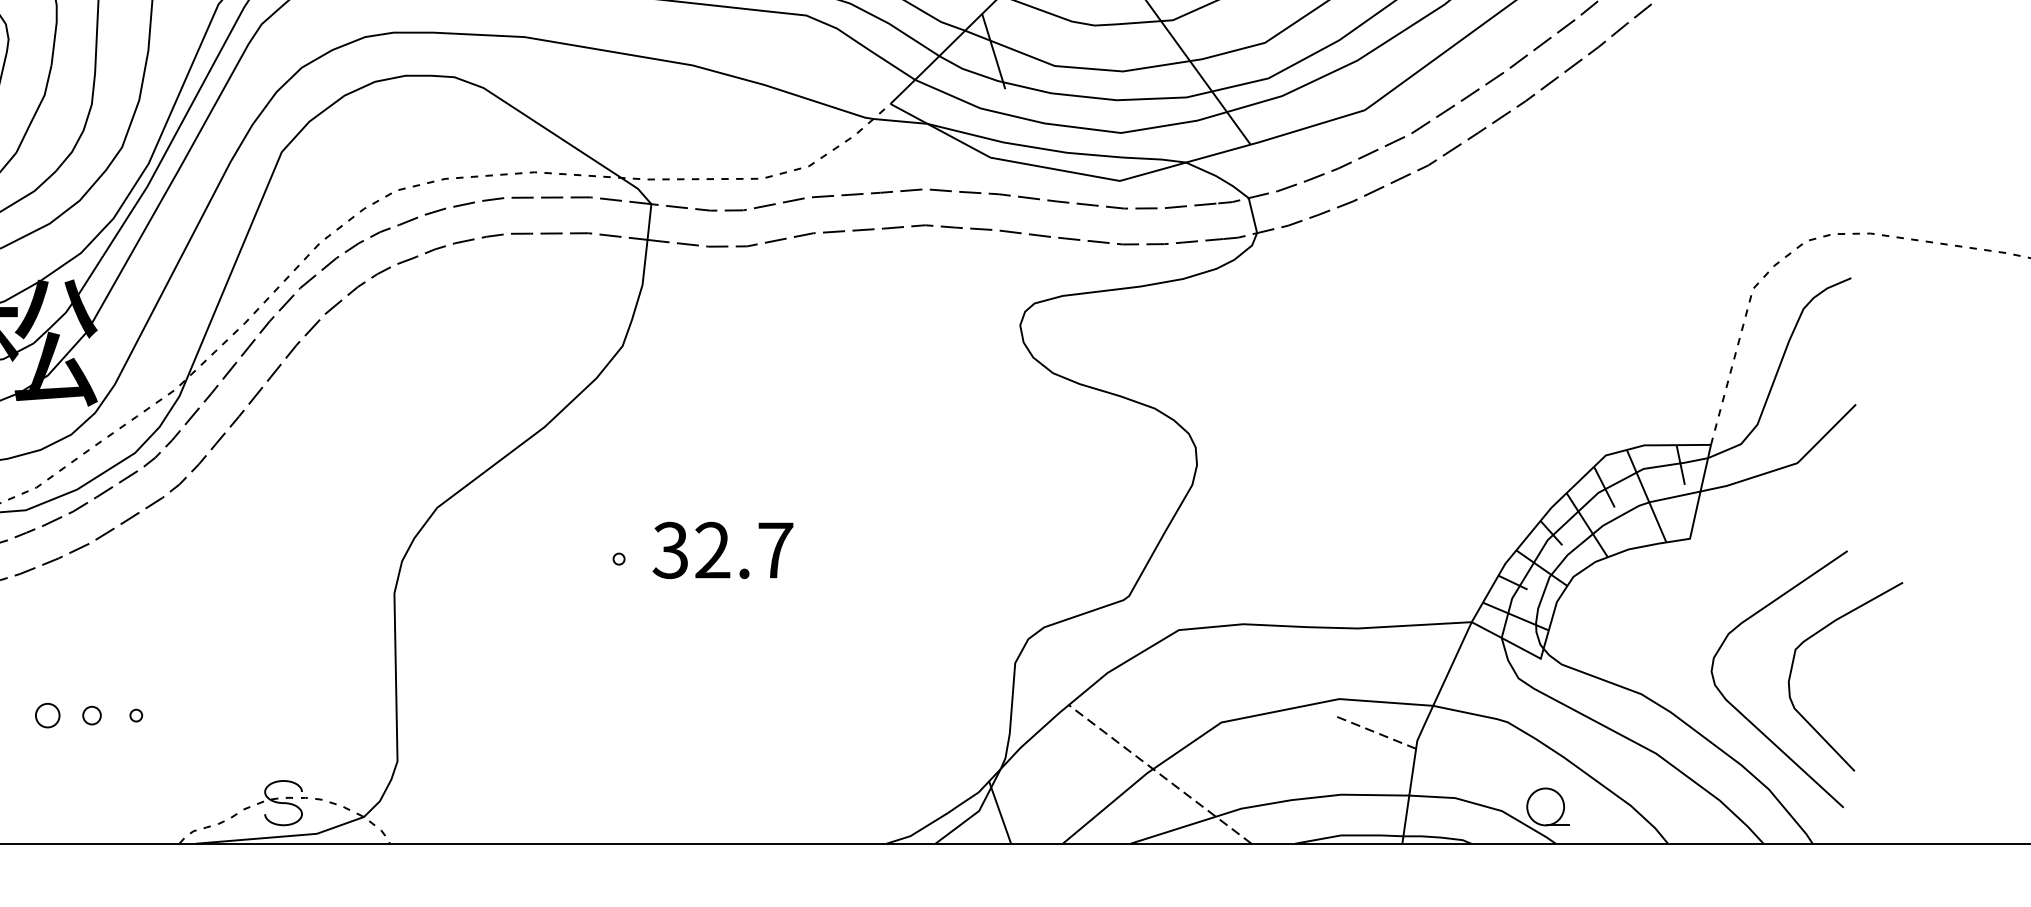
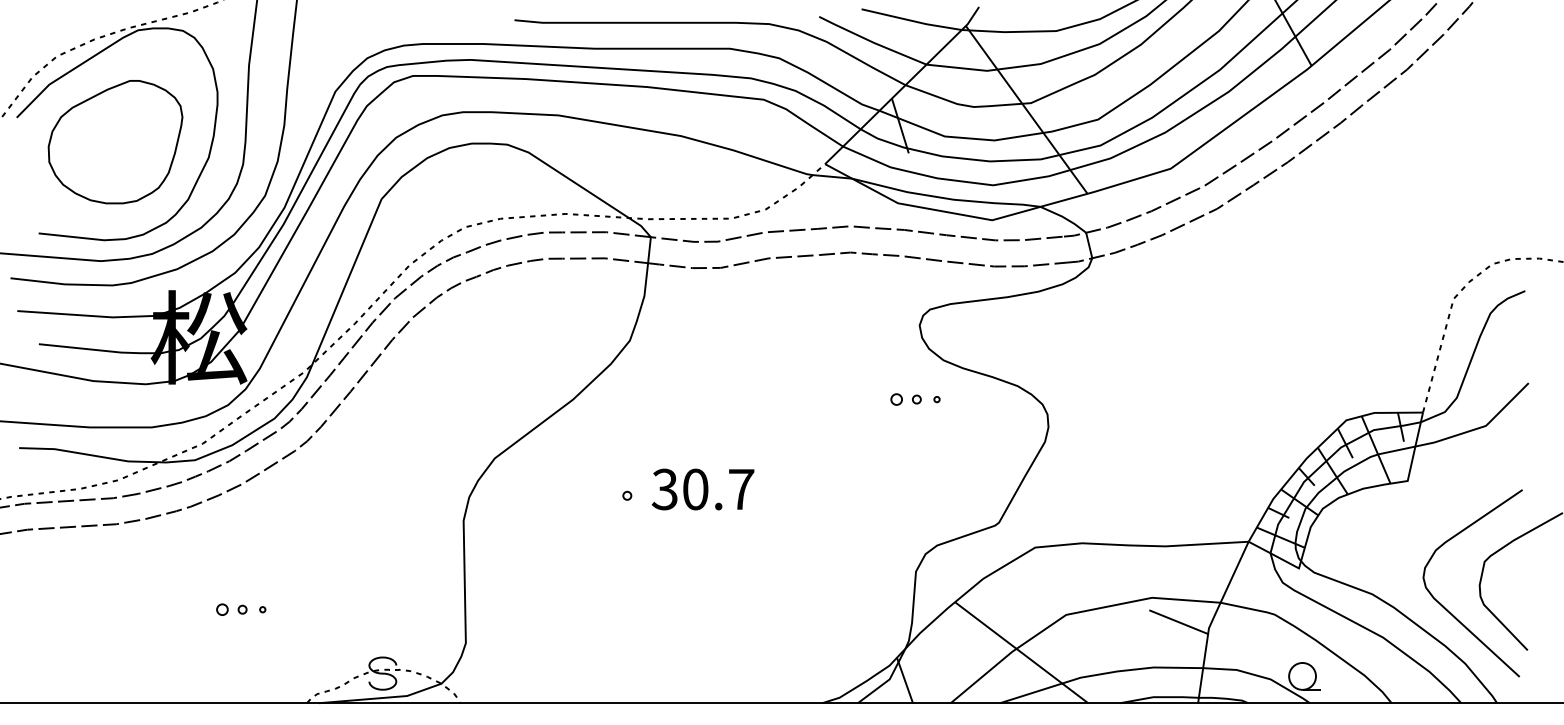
part: (1014, 426) -> (915, 399), added
text: (712, 550) -> (695, 489), 32.7 -> 30.7
part: (89, 715) -> (241, 609), size x0.62
line: (1375, 732) -> (1178, 622), dashed -> solid
line: (1159, 774) -> (1021, 652), dashed -> solid

